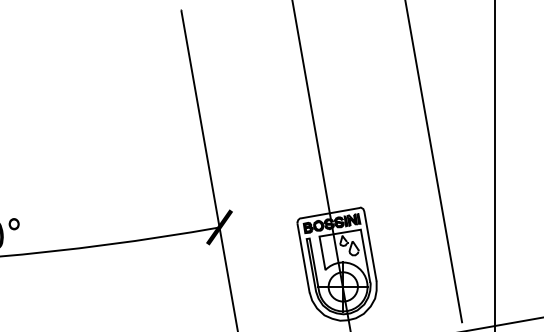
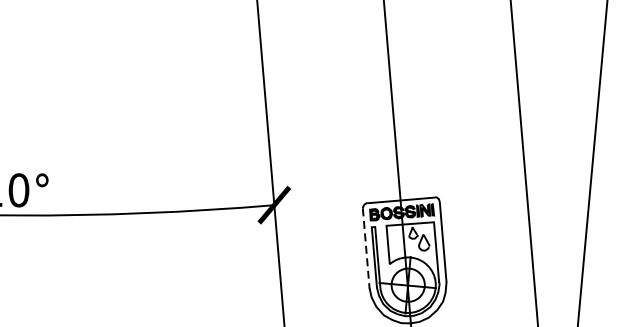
line: (303, 258) -> (366, 248), solid -> dashed

